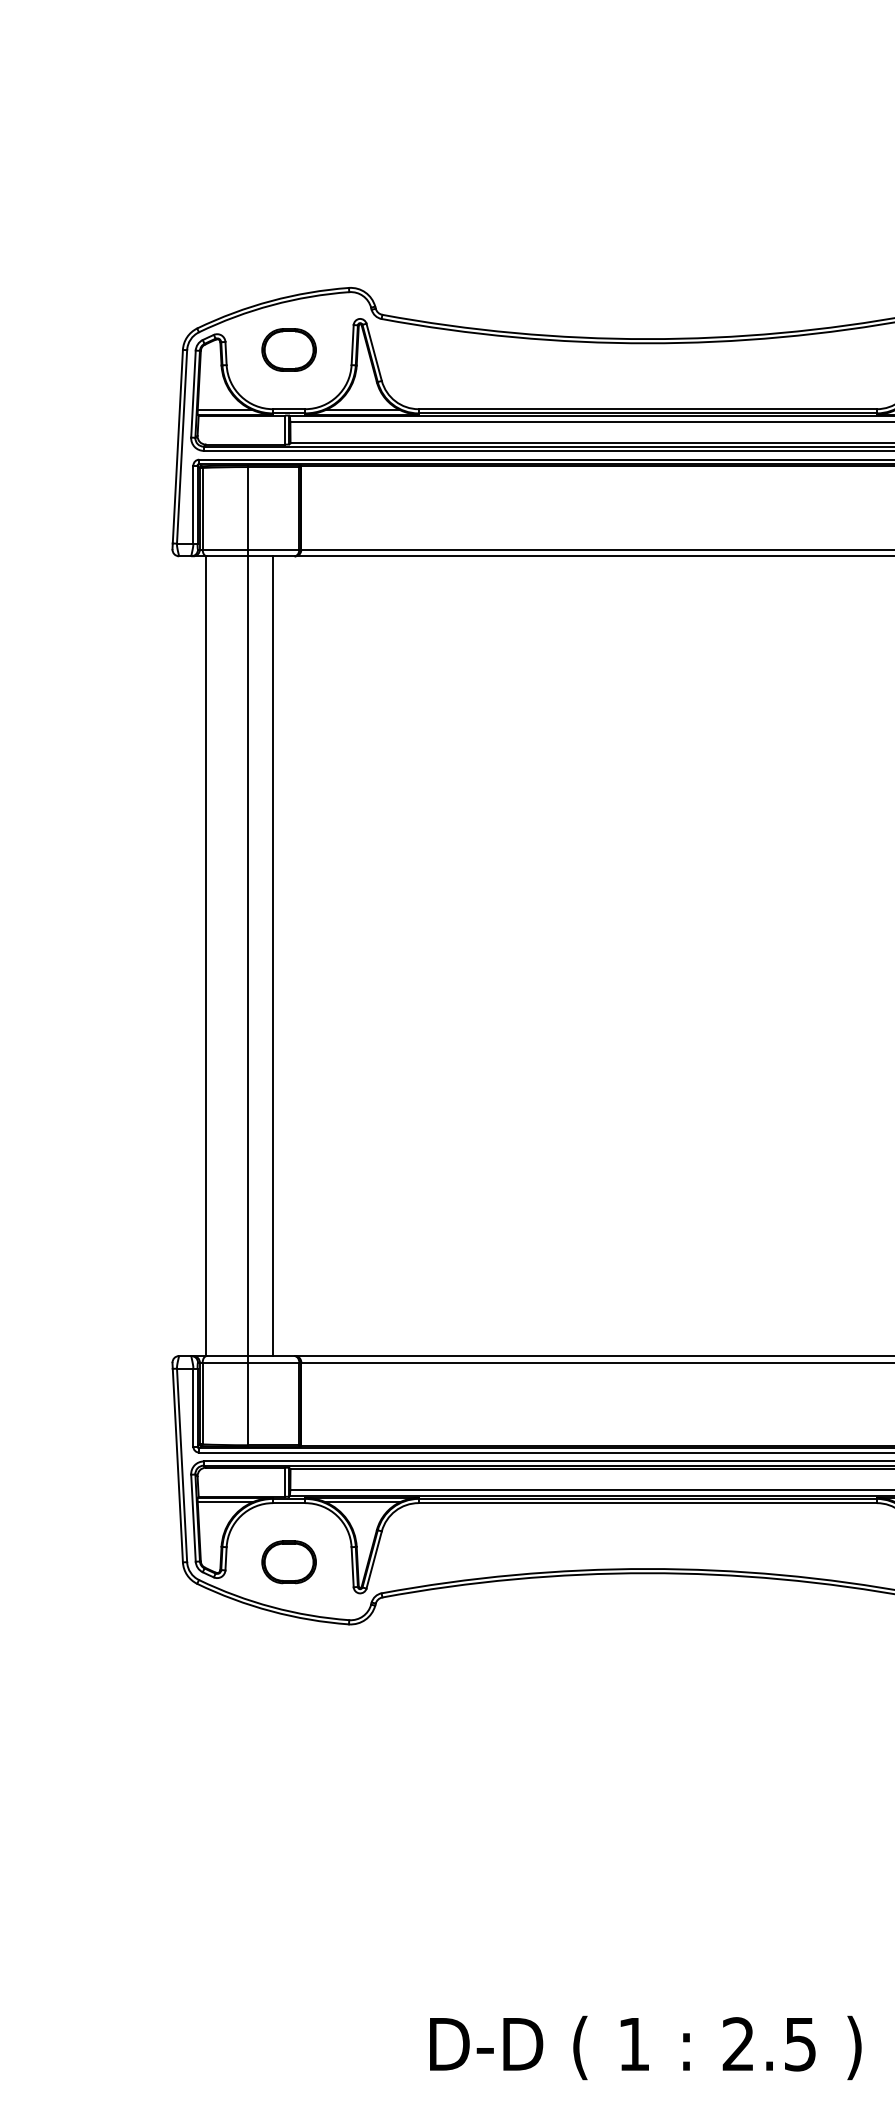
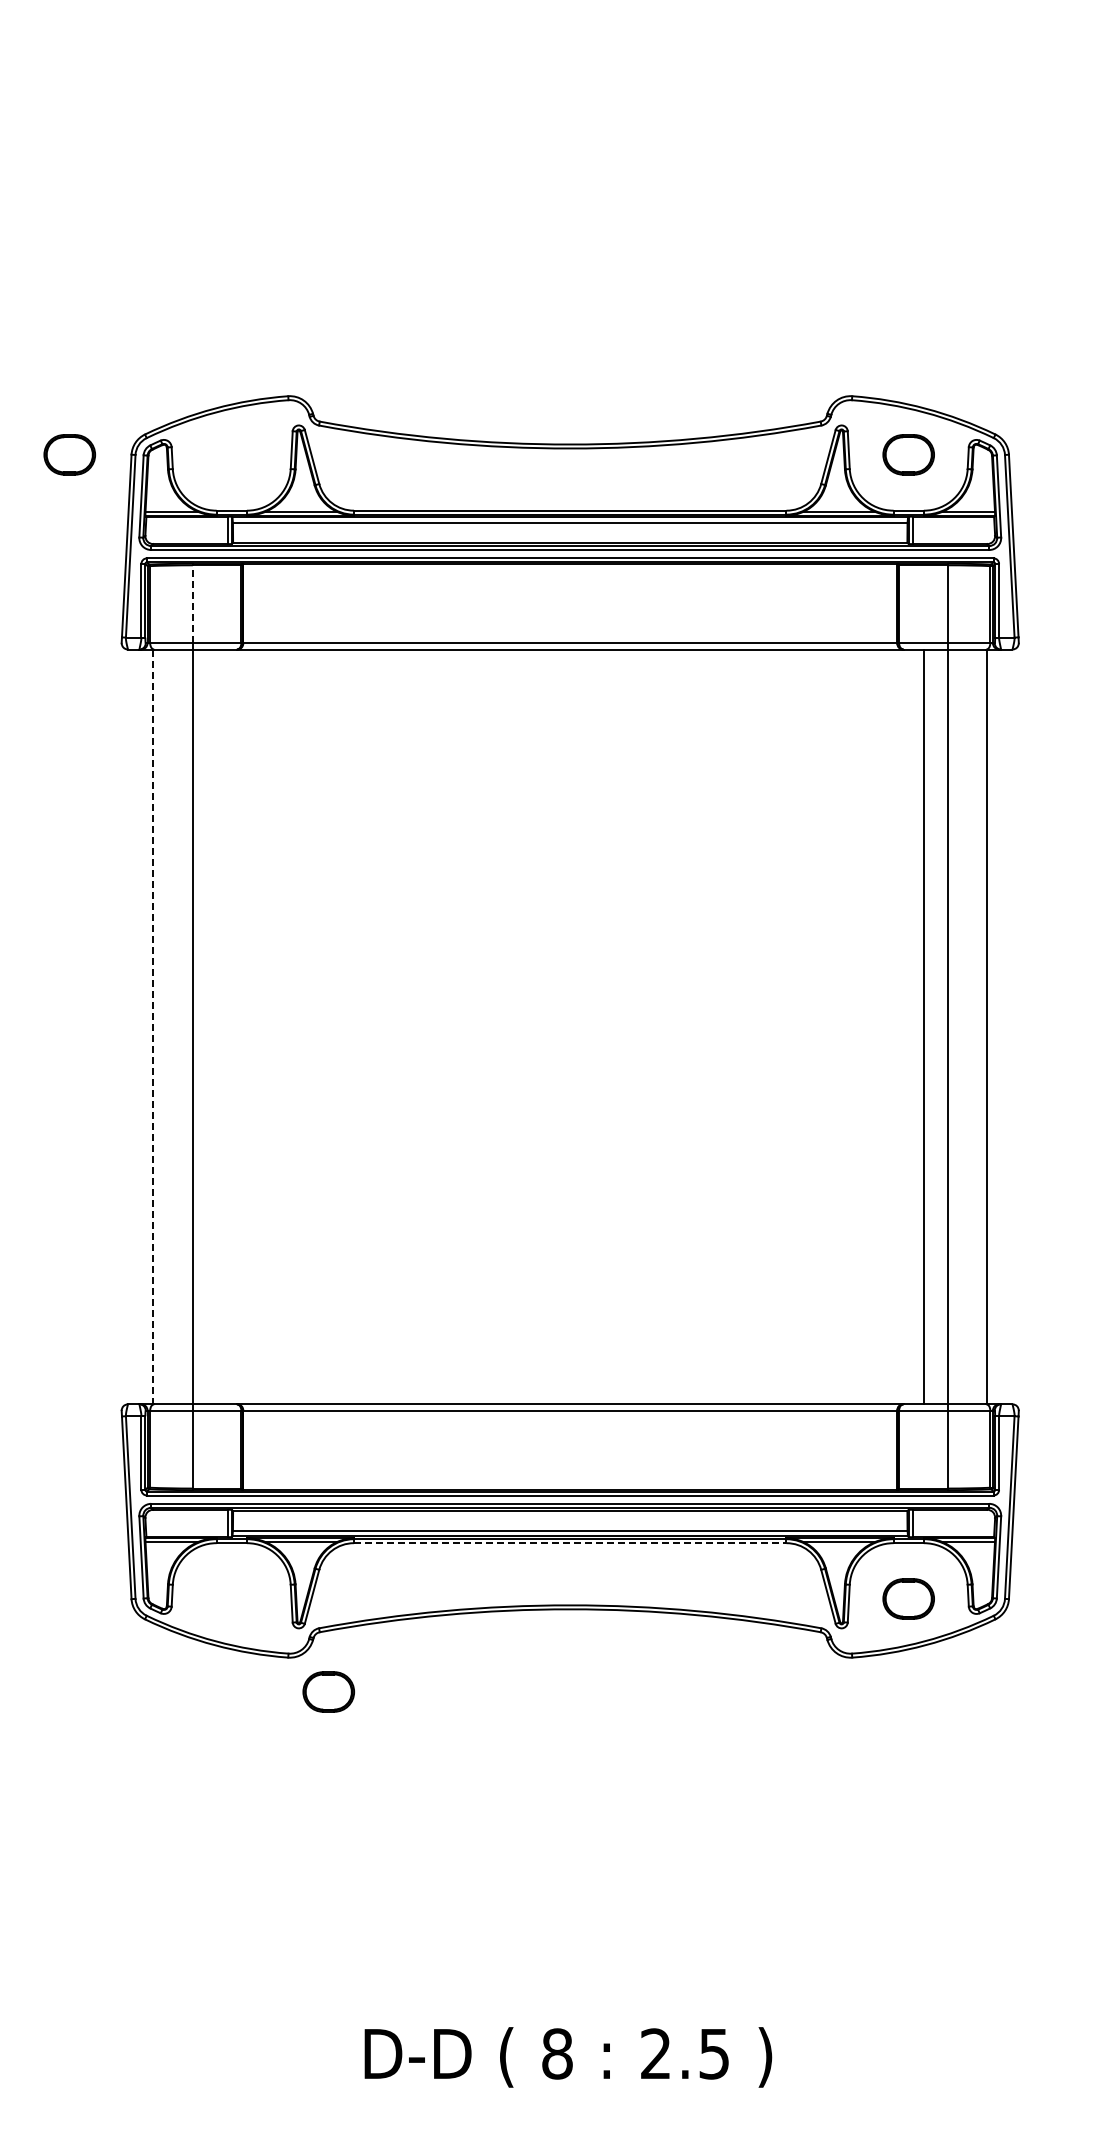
part: (288, 349) -> (69, 454), moved
line: (247, 508) -> (192, 604), solid -> dashed
line: (272, 955) -> (216, 1026), removed
line: (206, 956) -> (153, 1027), solid -> dashed
line: (647, 1503) -> (570, 1543), solid -> dashed
part: (288, 1561) -> (328, 1691), moved
text: (634, 2043) -> (557, 2053), 1 -> 8

